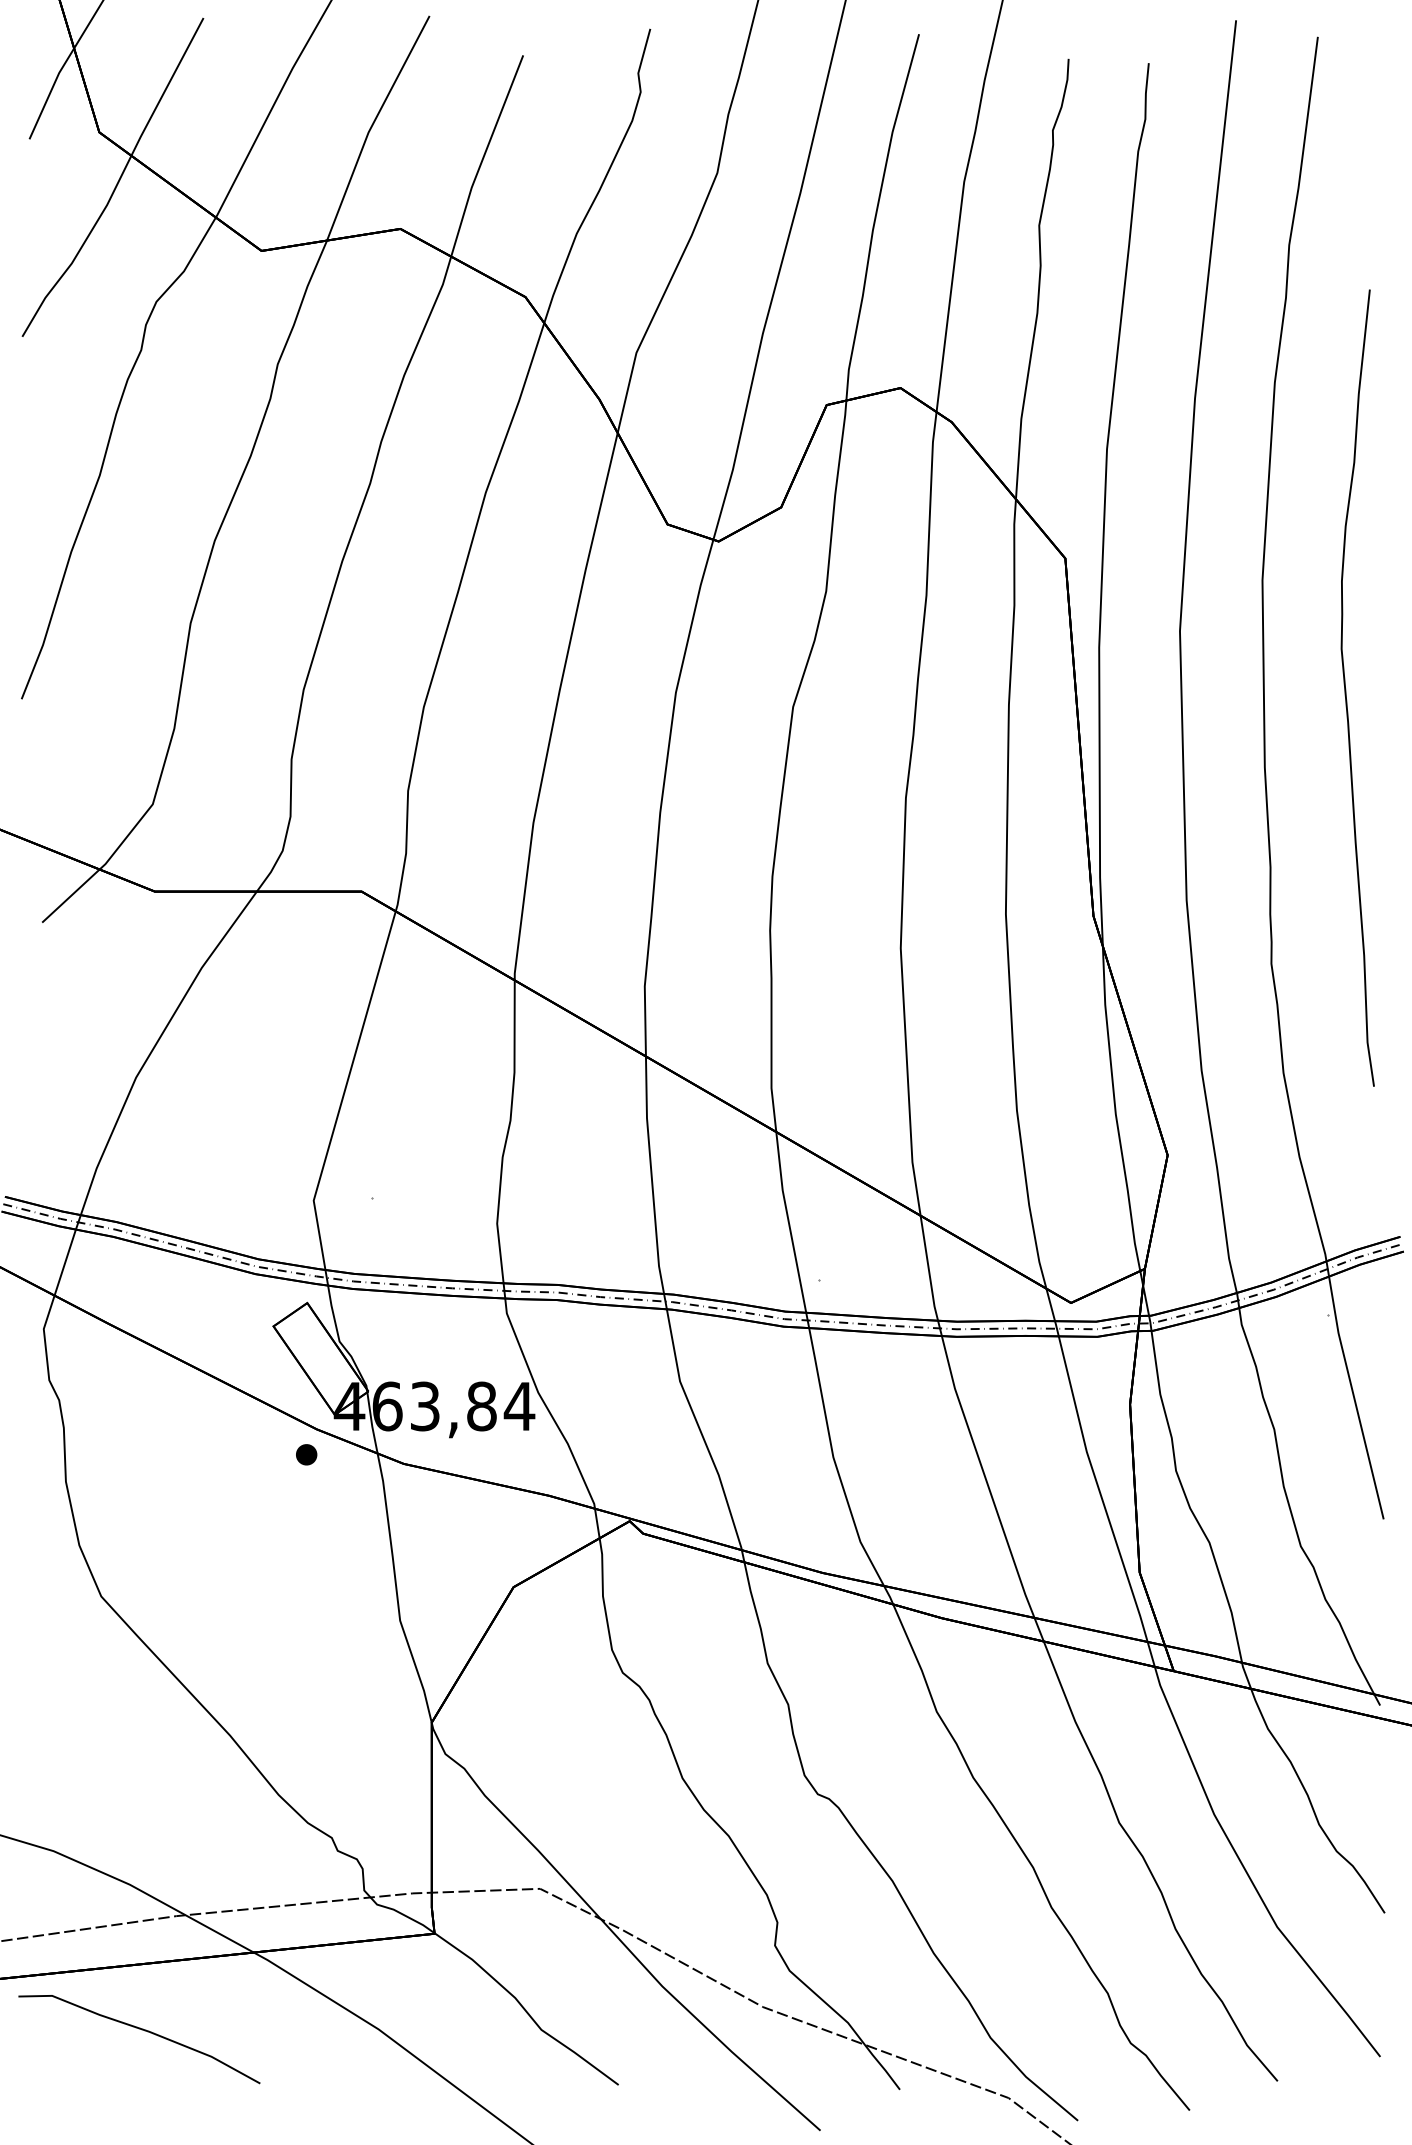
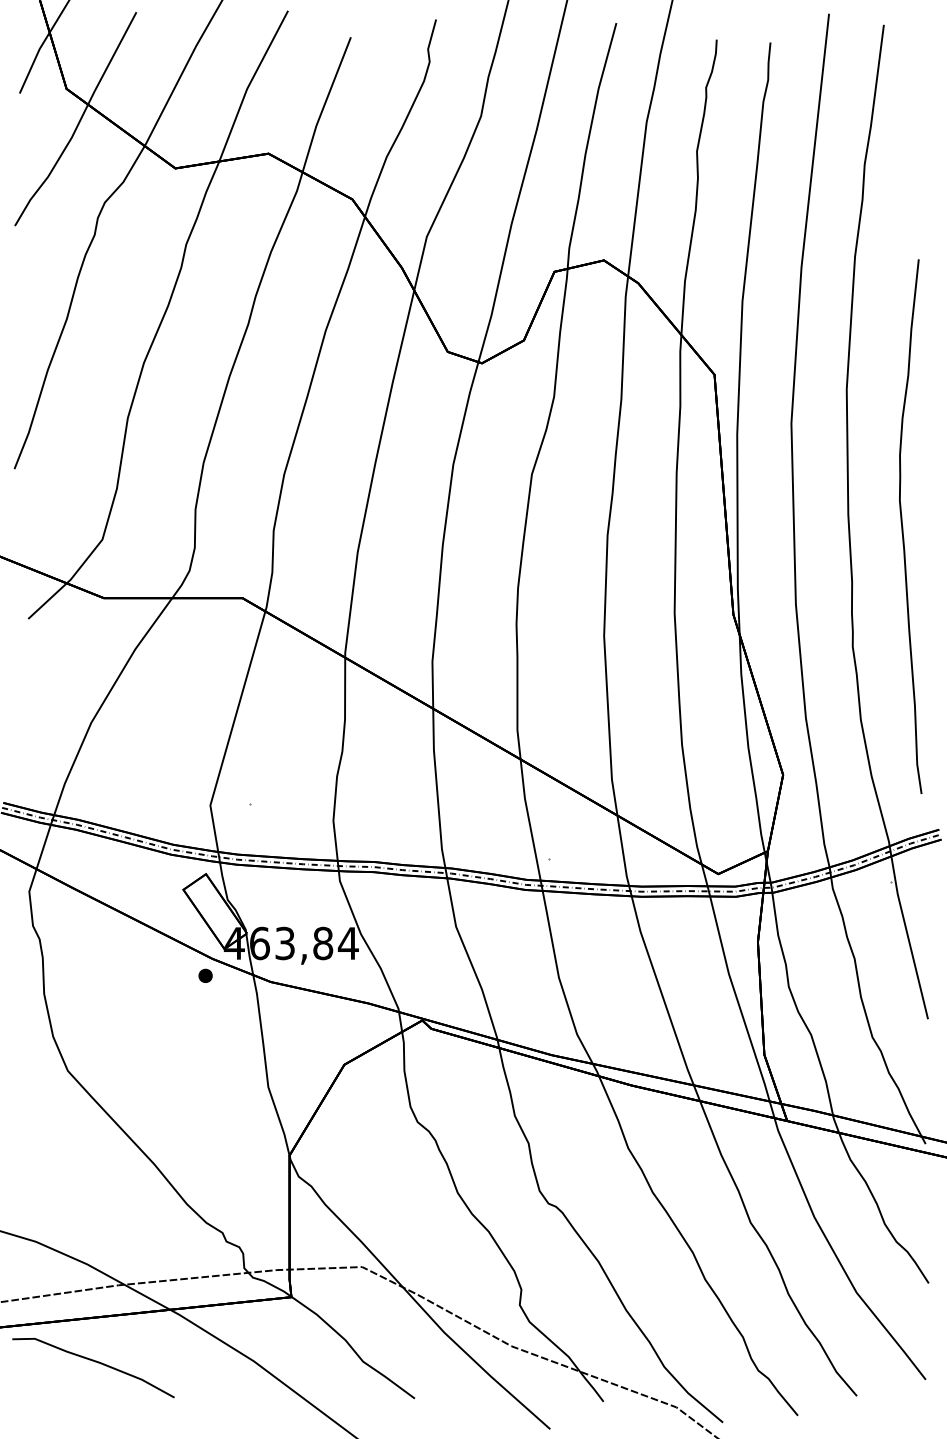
curve: (1347, 687) -> (903, 526), moved

